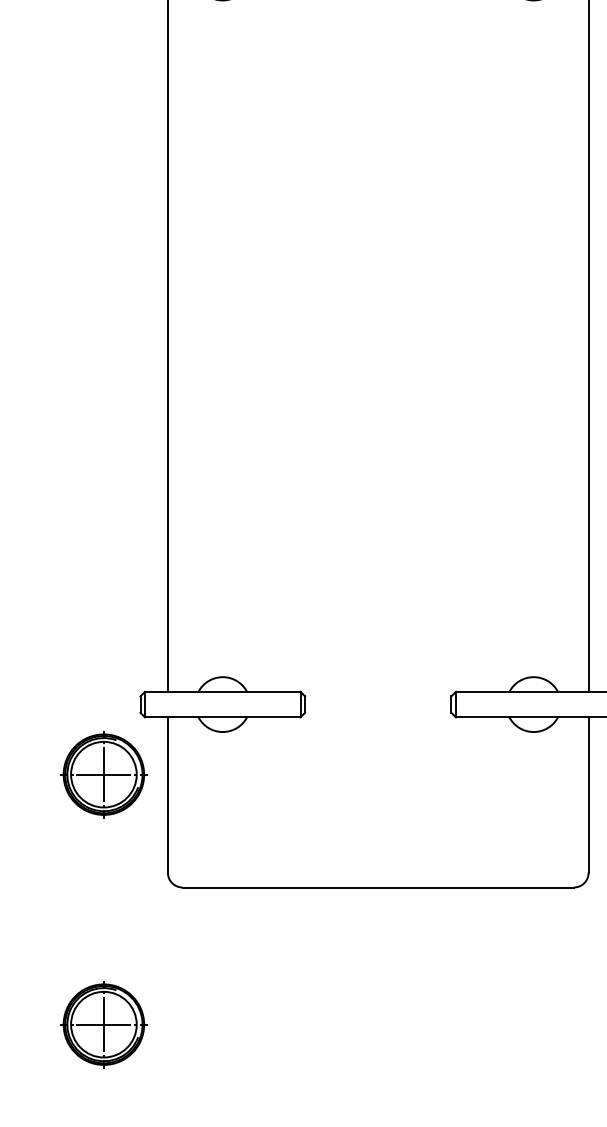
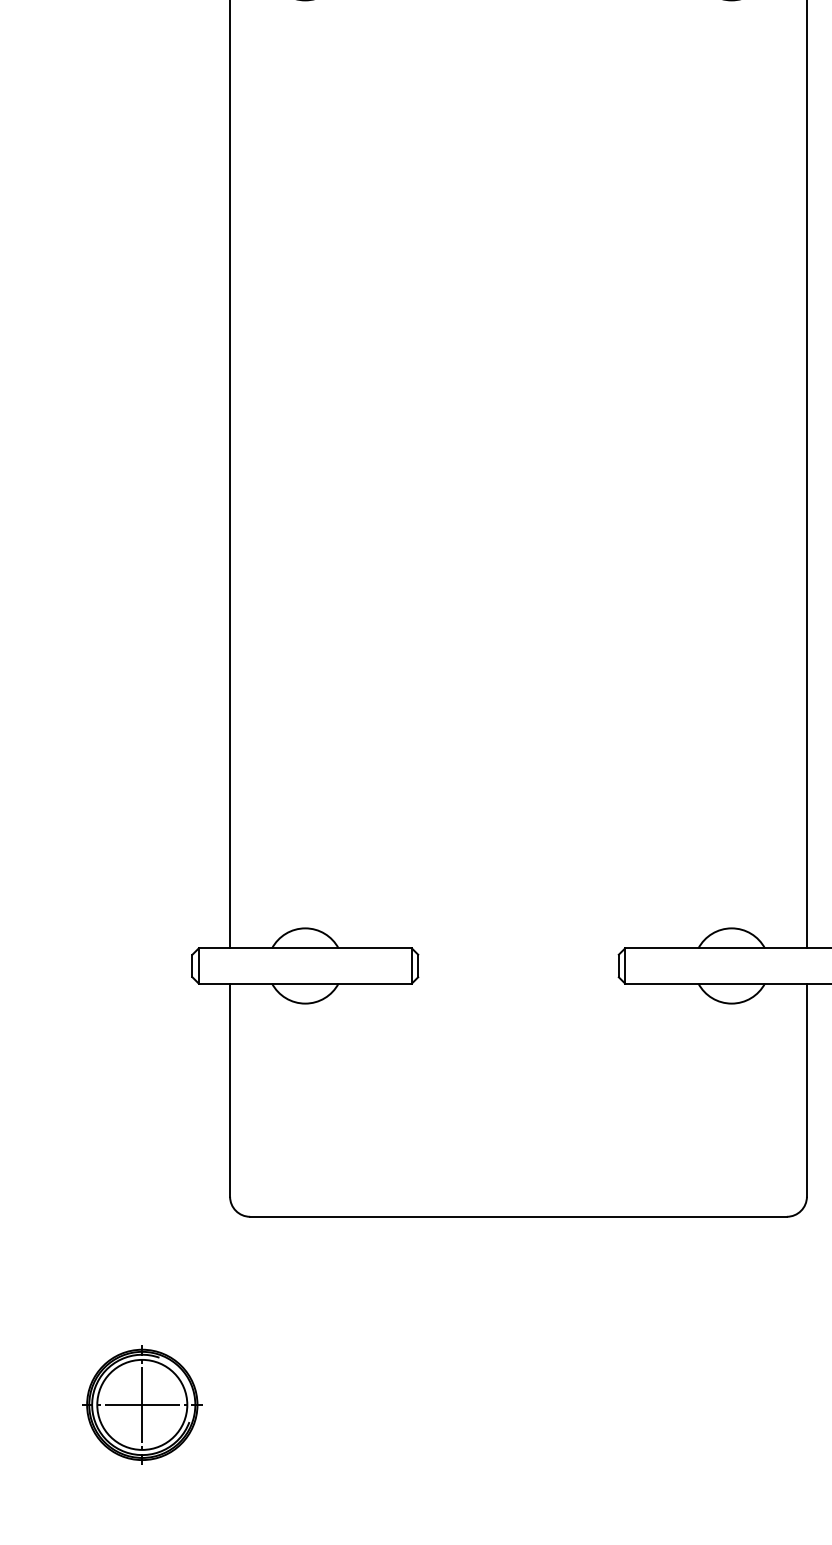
part: (103, 774) -> (141, 1061), removed

